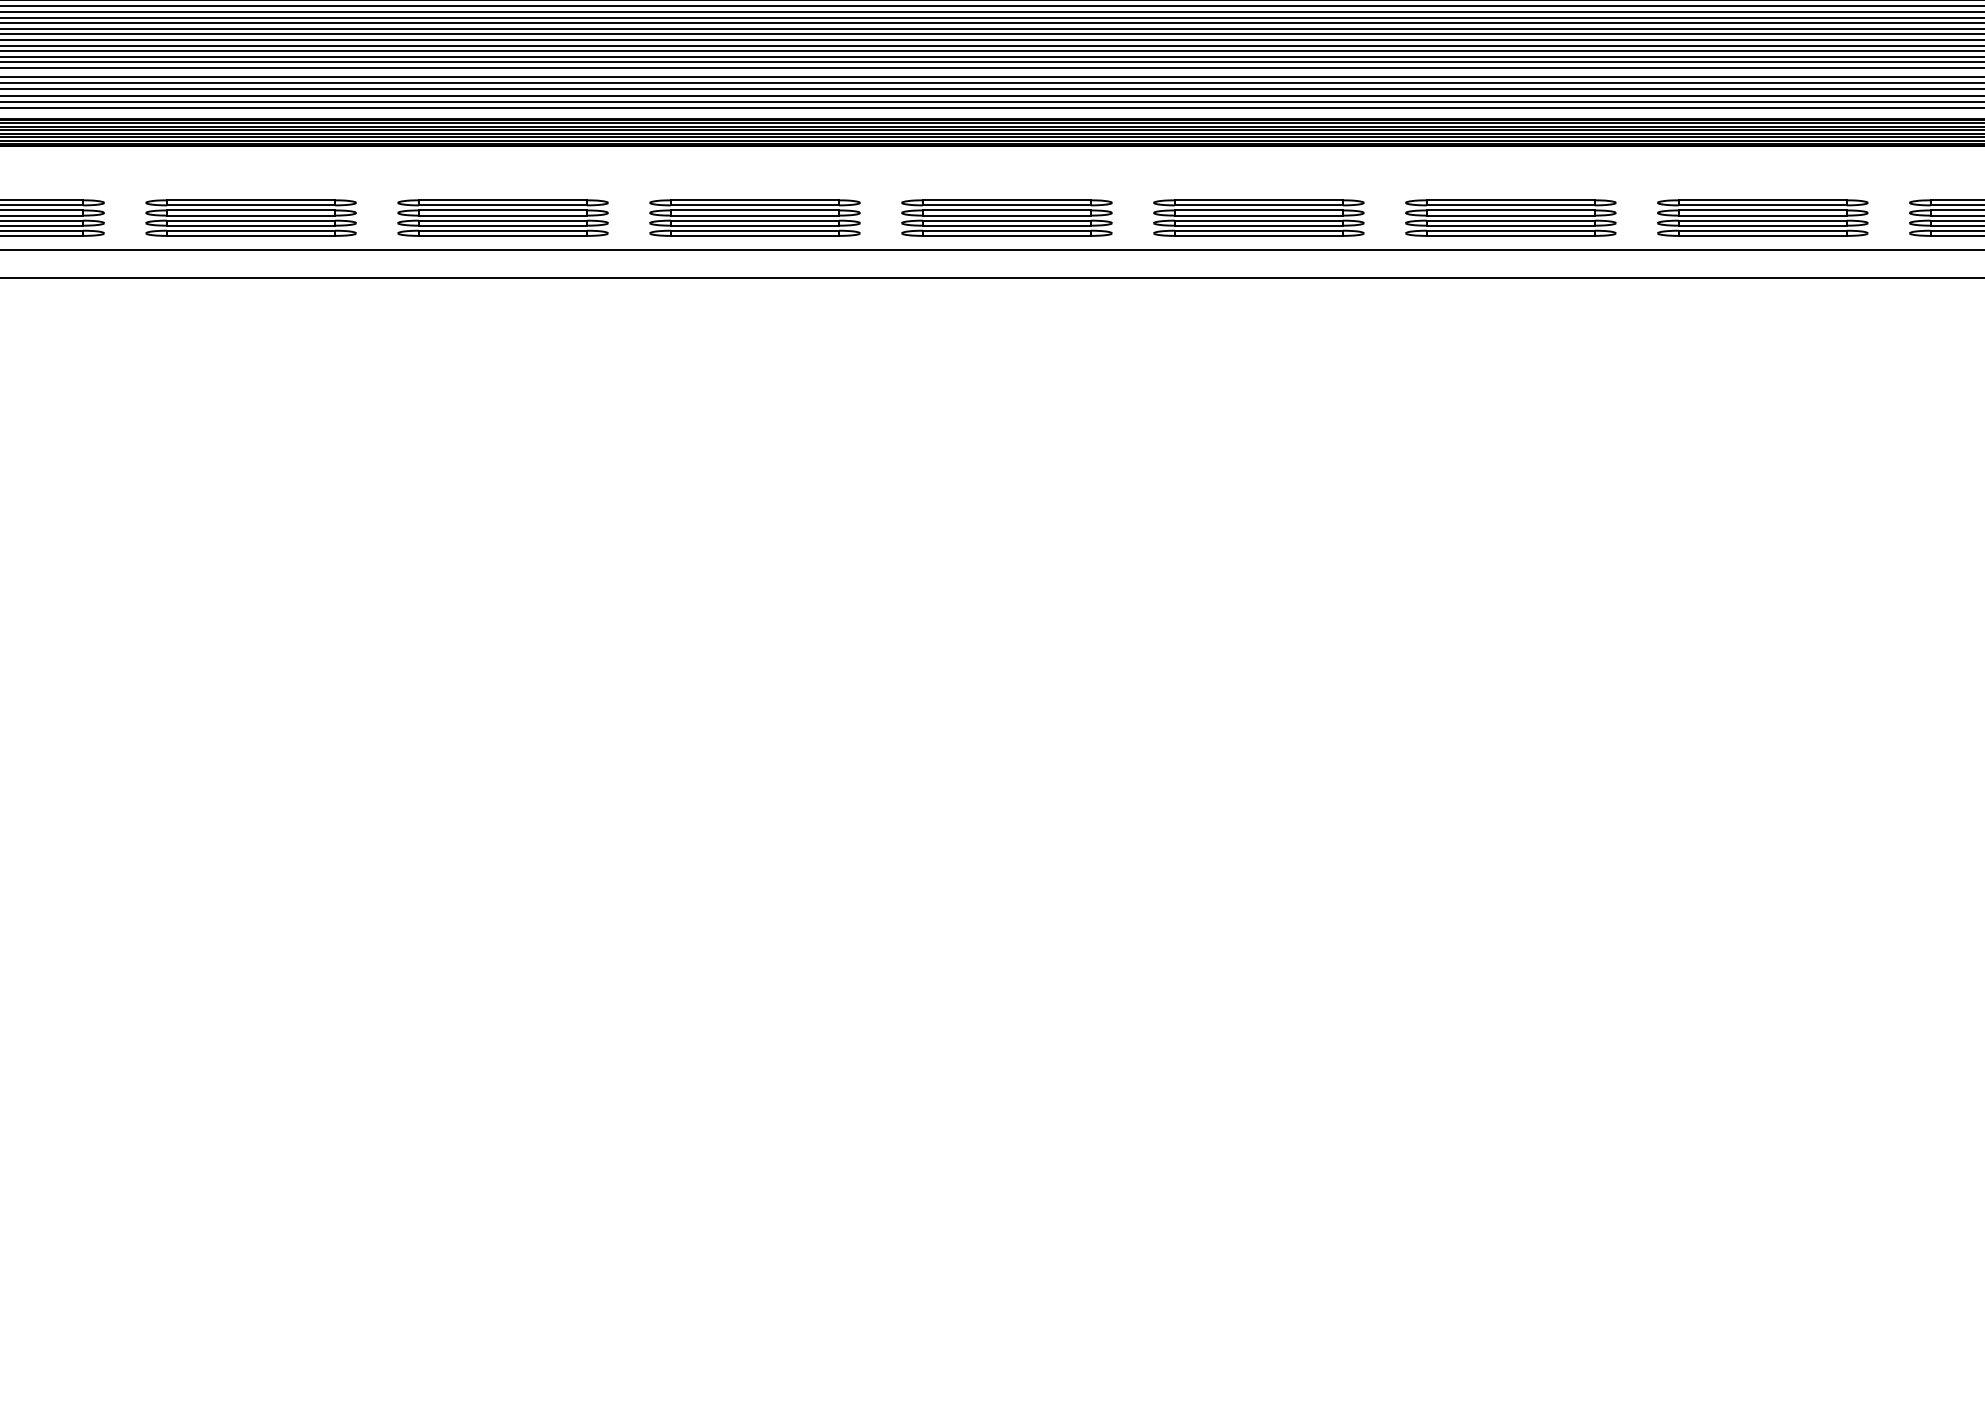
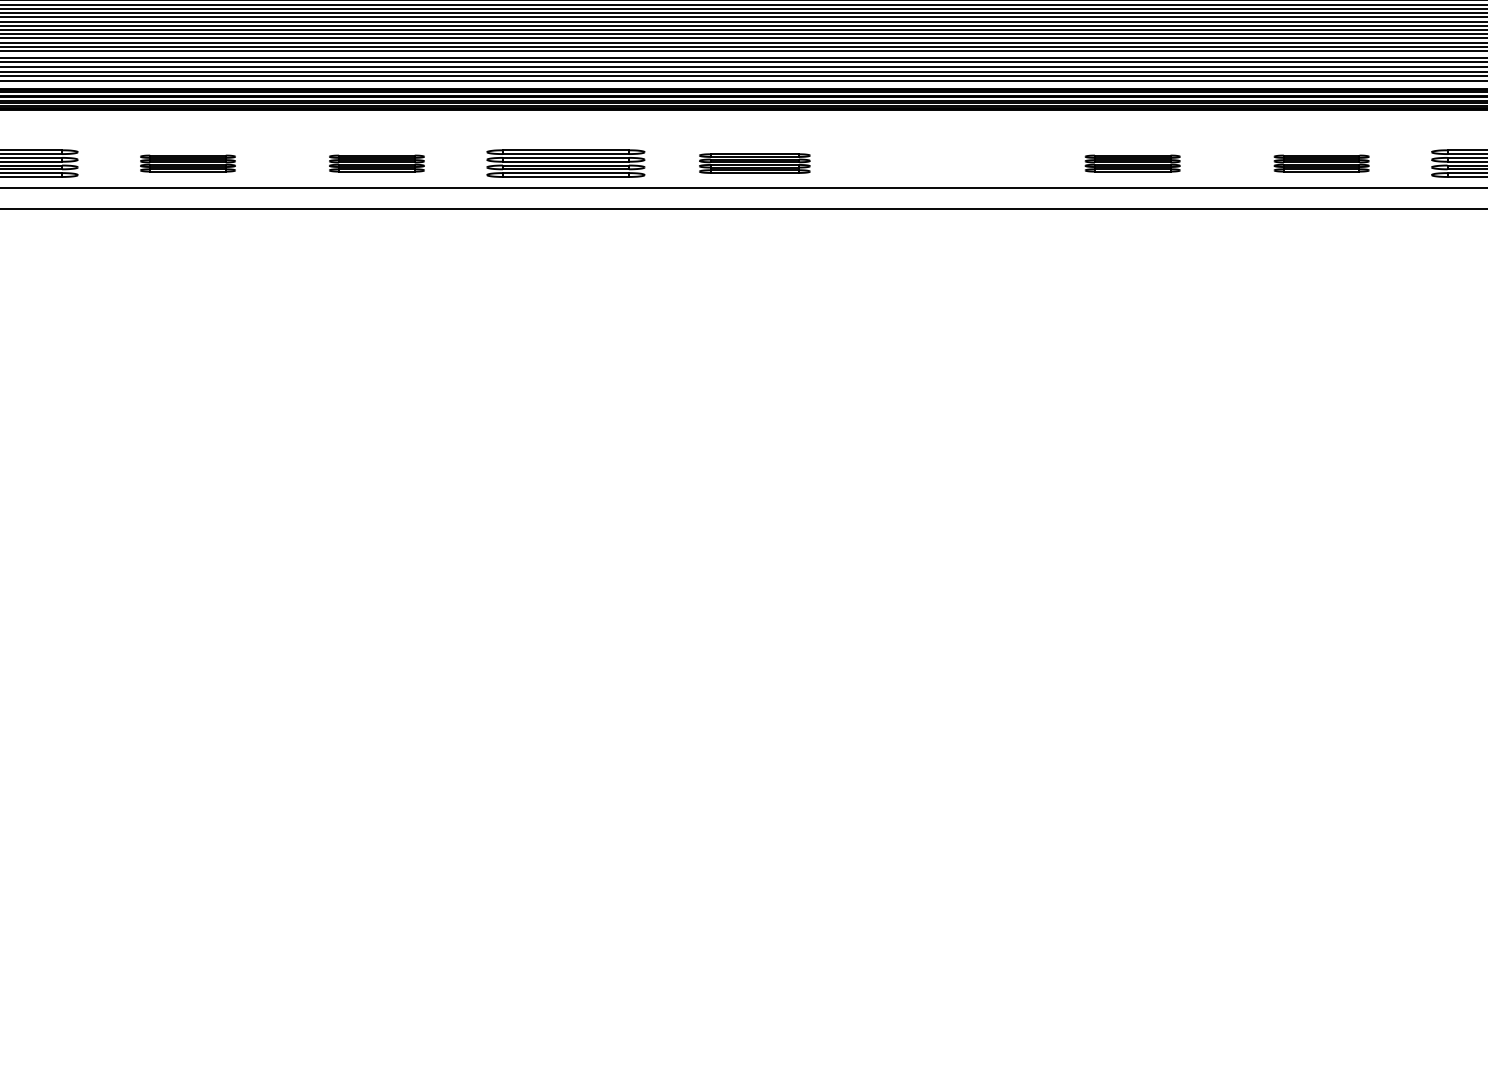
part: (250, 217) -> (187, 163), size x0.6
part: (502, 217) -> (376, 163), size x0.6
part: (1006, 217) -> (754, 163), size x0.7
part: (1258, 217) -> (943, 163), removed
part: (1510, 217) -> (1132, 163), size x0.6
part: (1762, 217) -> (1321, 163), size x0.6

